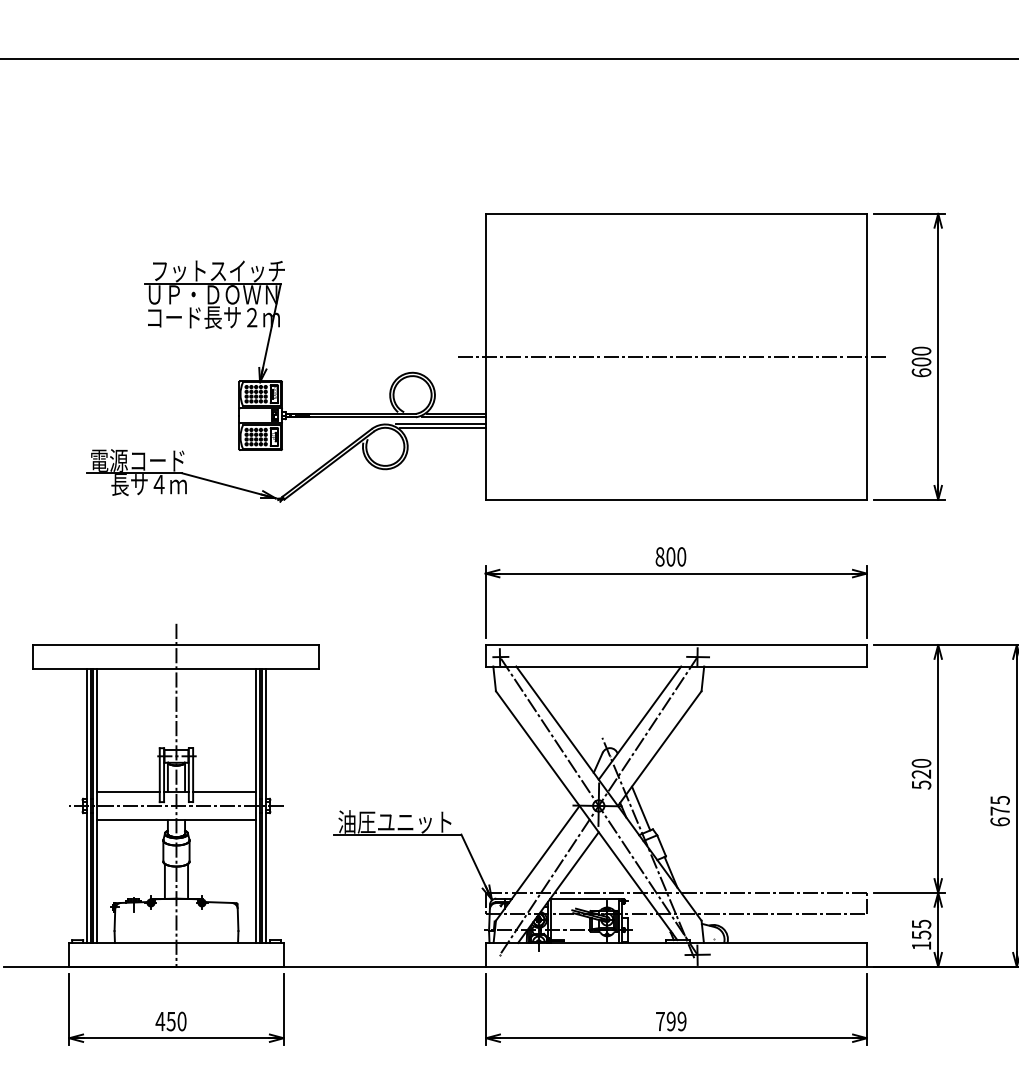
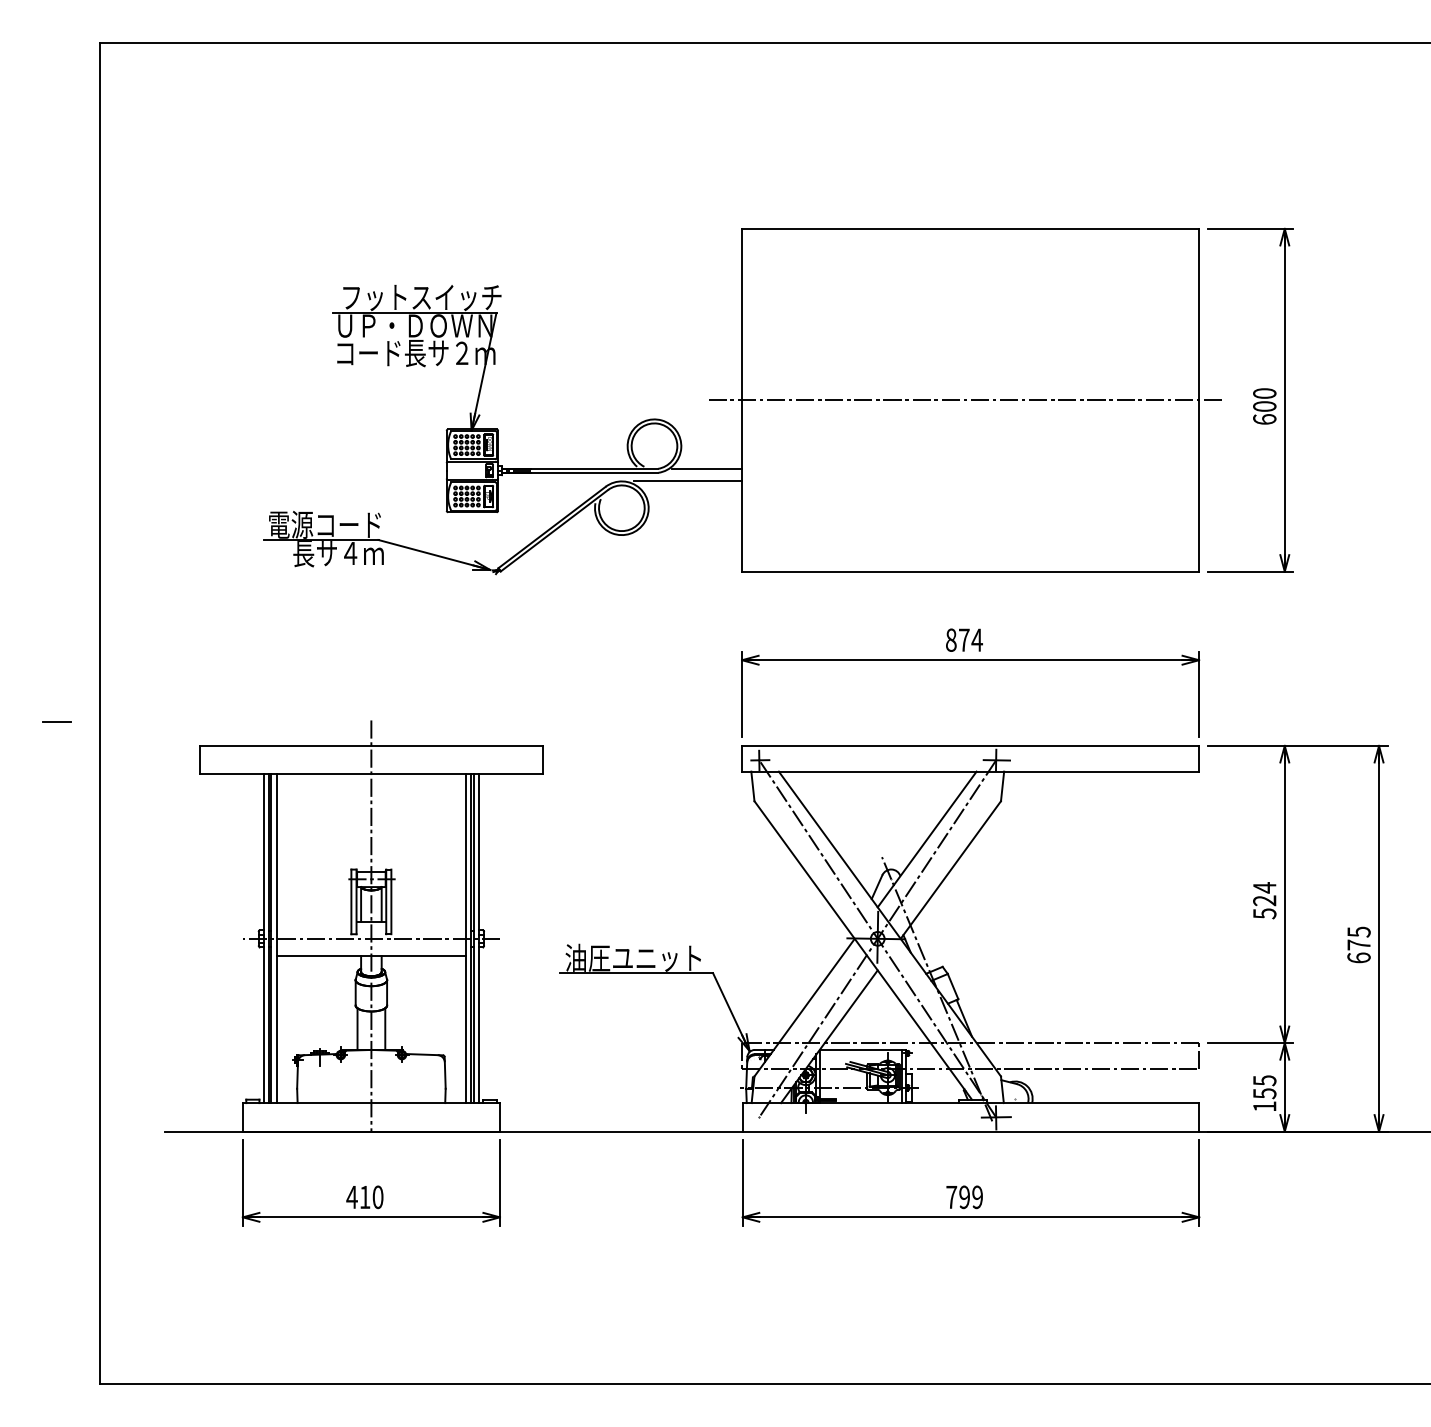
line: (453, 417) -> (703, 472), removed
line: (442, 427) -> (690, 485), removed
text: (676, 556) -> (970, 639), 800 -> 874
text: (921, 763) -> (1264, 887), 520 -> 524
line: (128, 791) -> (313, 921), removed
line: (224, 791) -> (428, 921), removed
line: (641, 808) -> (928, 941), removed
text: (170, 1021) -> (364, 1197), 450 -> 410

